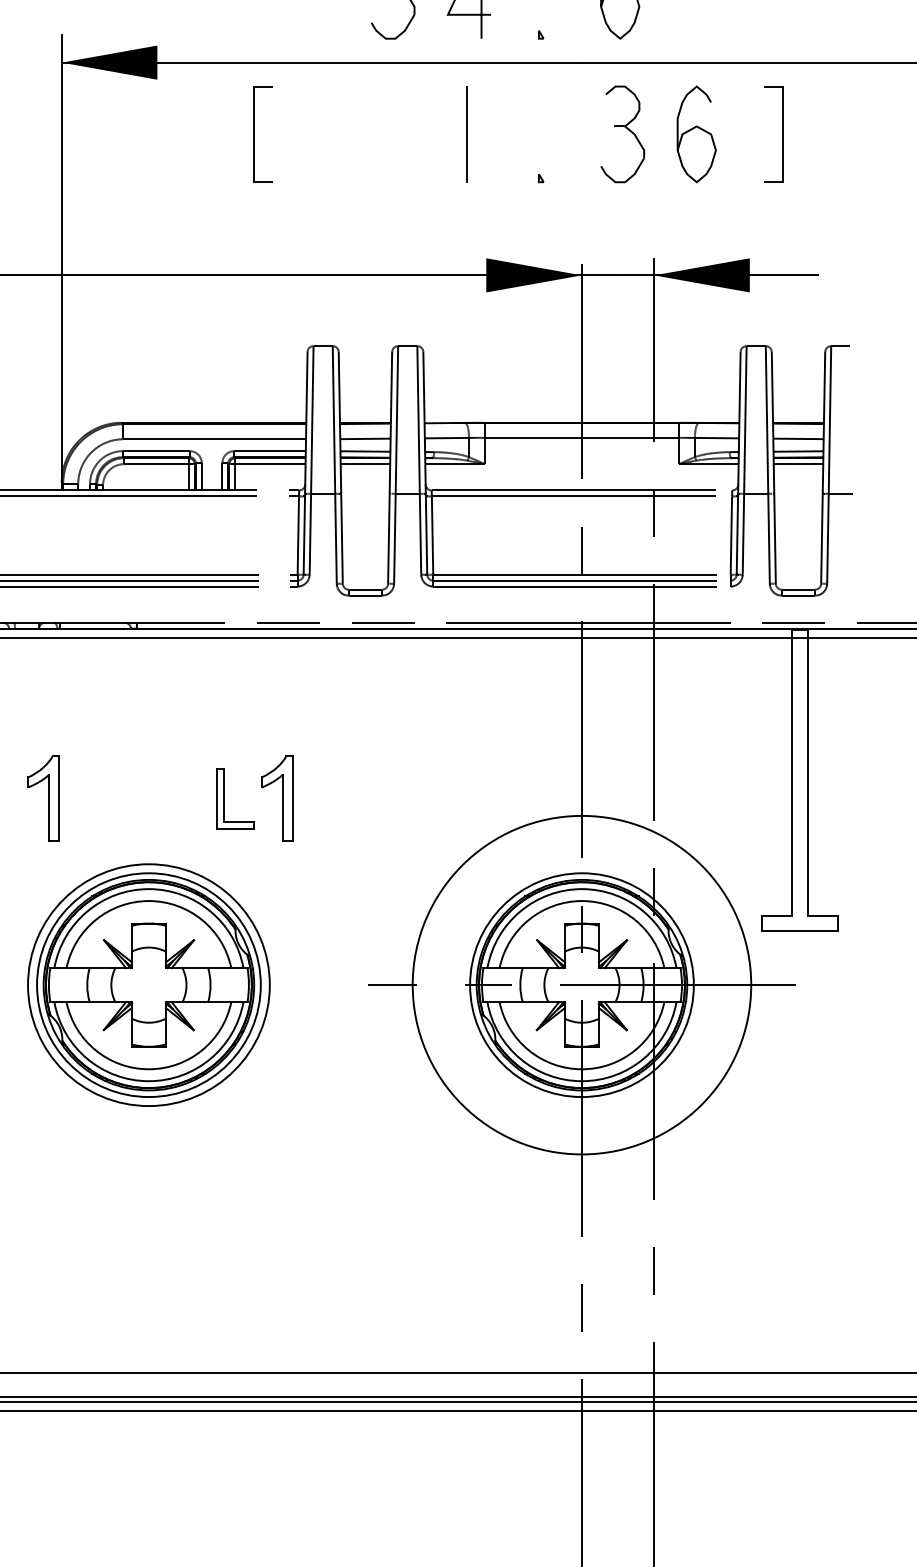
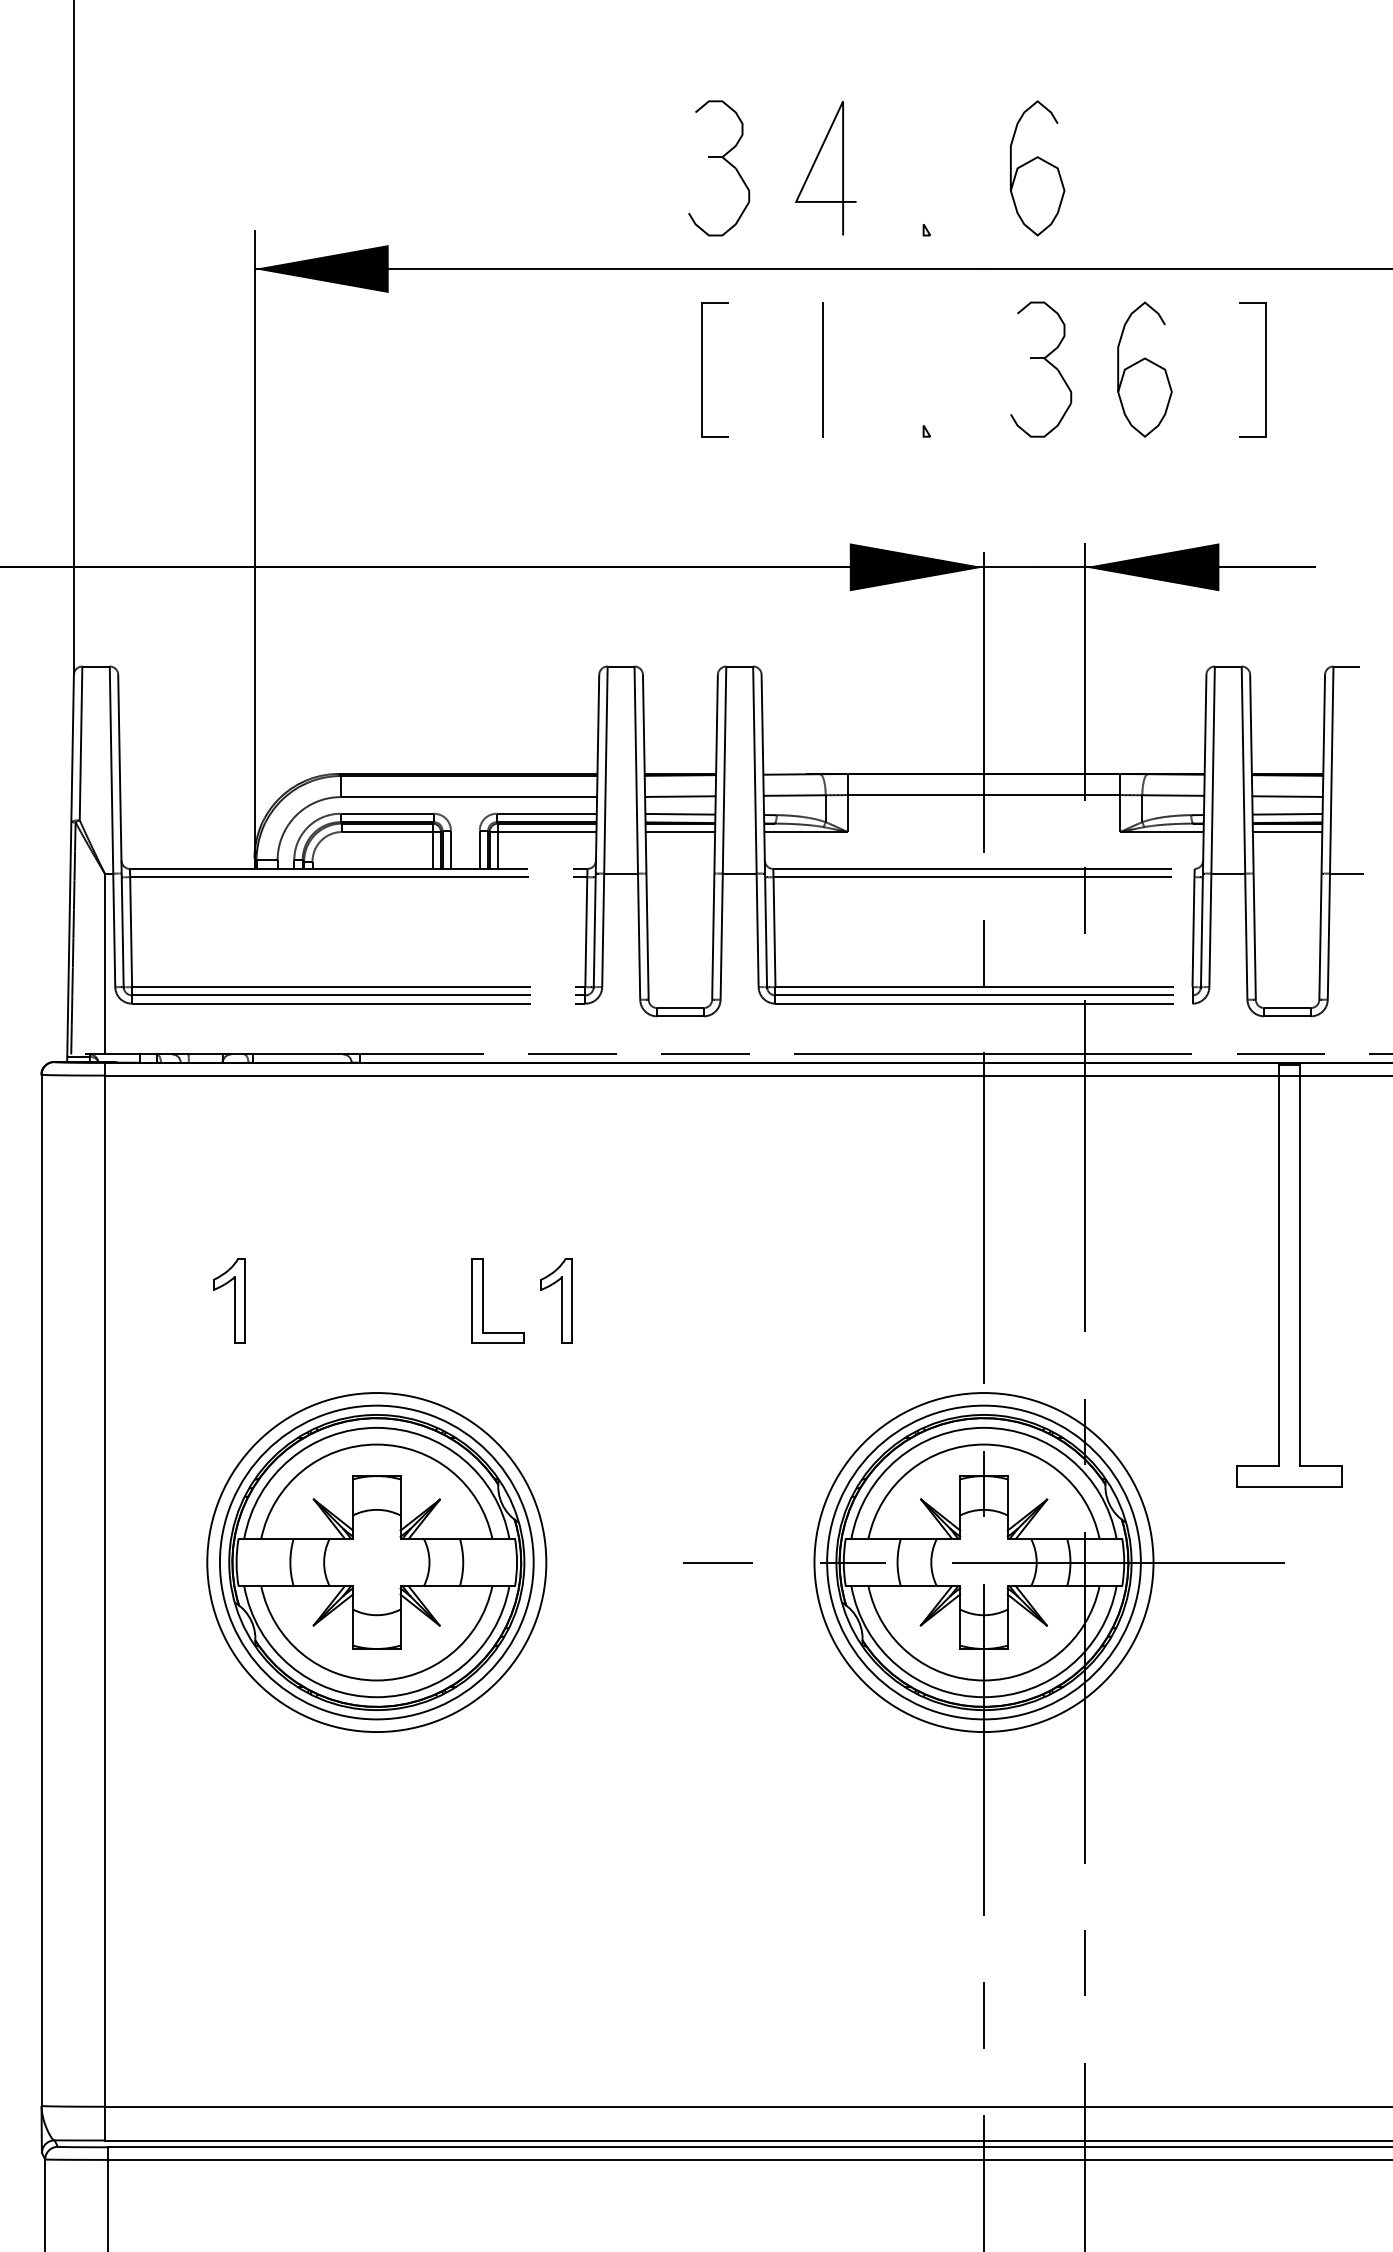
line: (254, 134) -> (702, 369), moved
part: (43, 798) -> (229, 1300), size x0.71
part: (277, 798) -> (556, 1300), size x0.71
circle: (581, 985) -> (983, 1562), size x0.71

